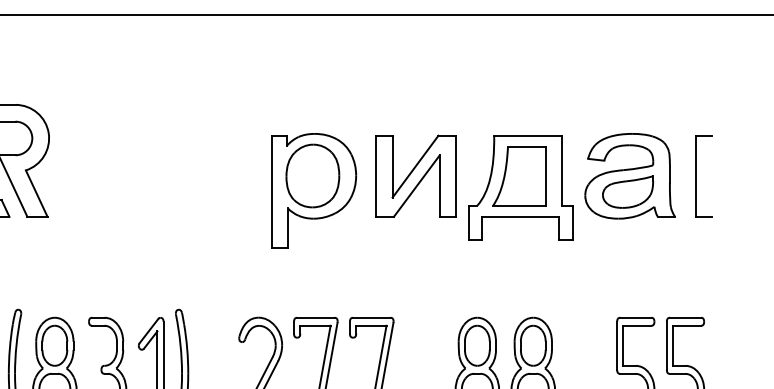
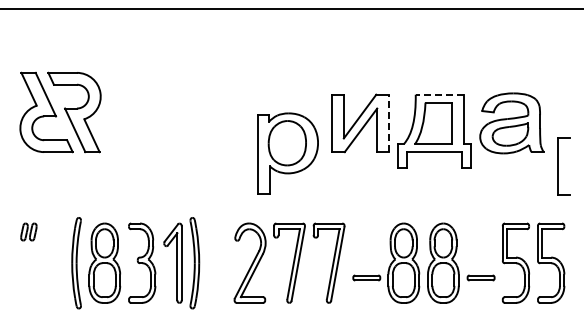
line: (527, 135) -> (439, 94), solid -> dashed
line: (455, 176) -> (388, 123), solid -> dashed
part: (702, 176) -> (563, 166), moved
part: (312, 190) -> (287, 153), moved

